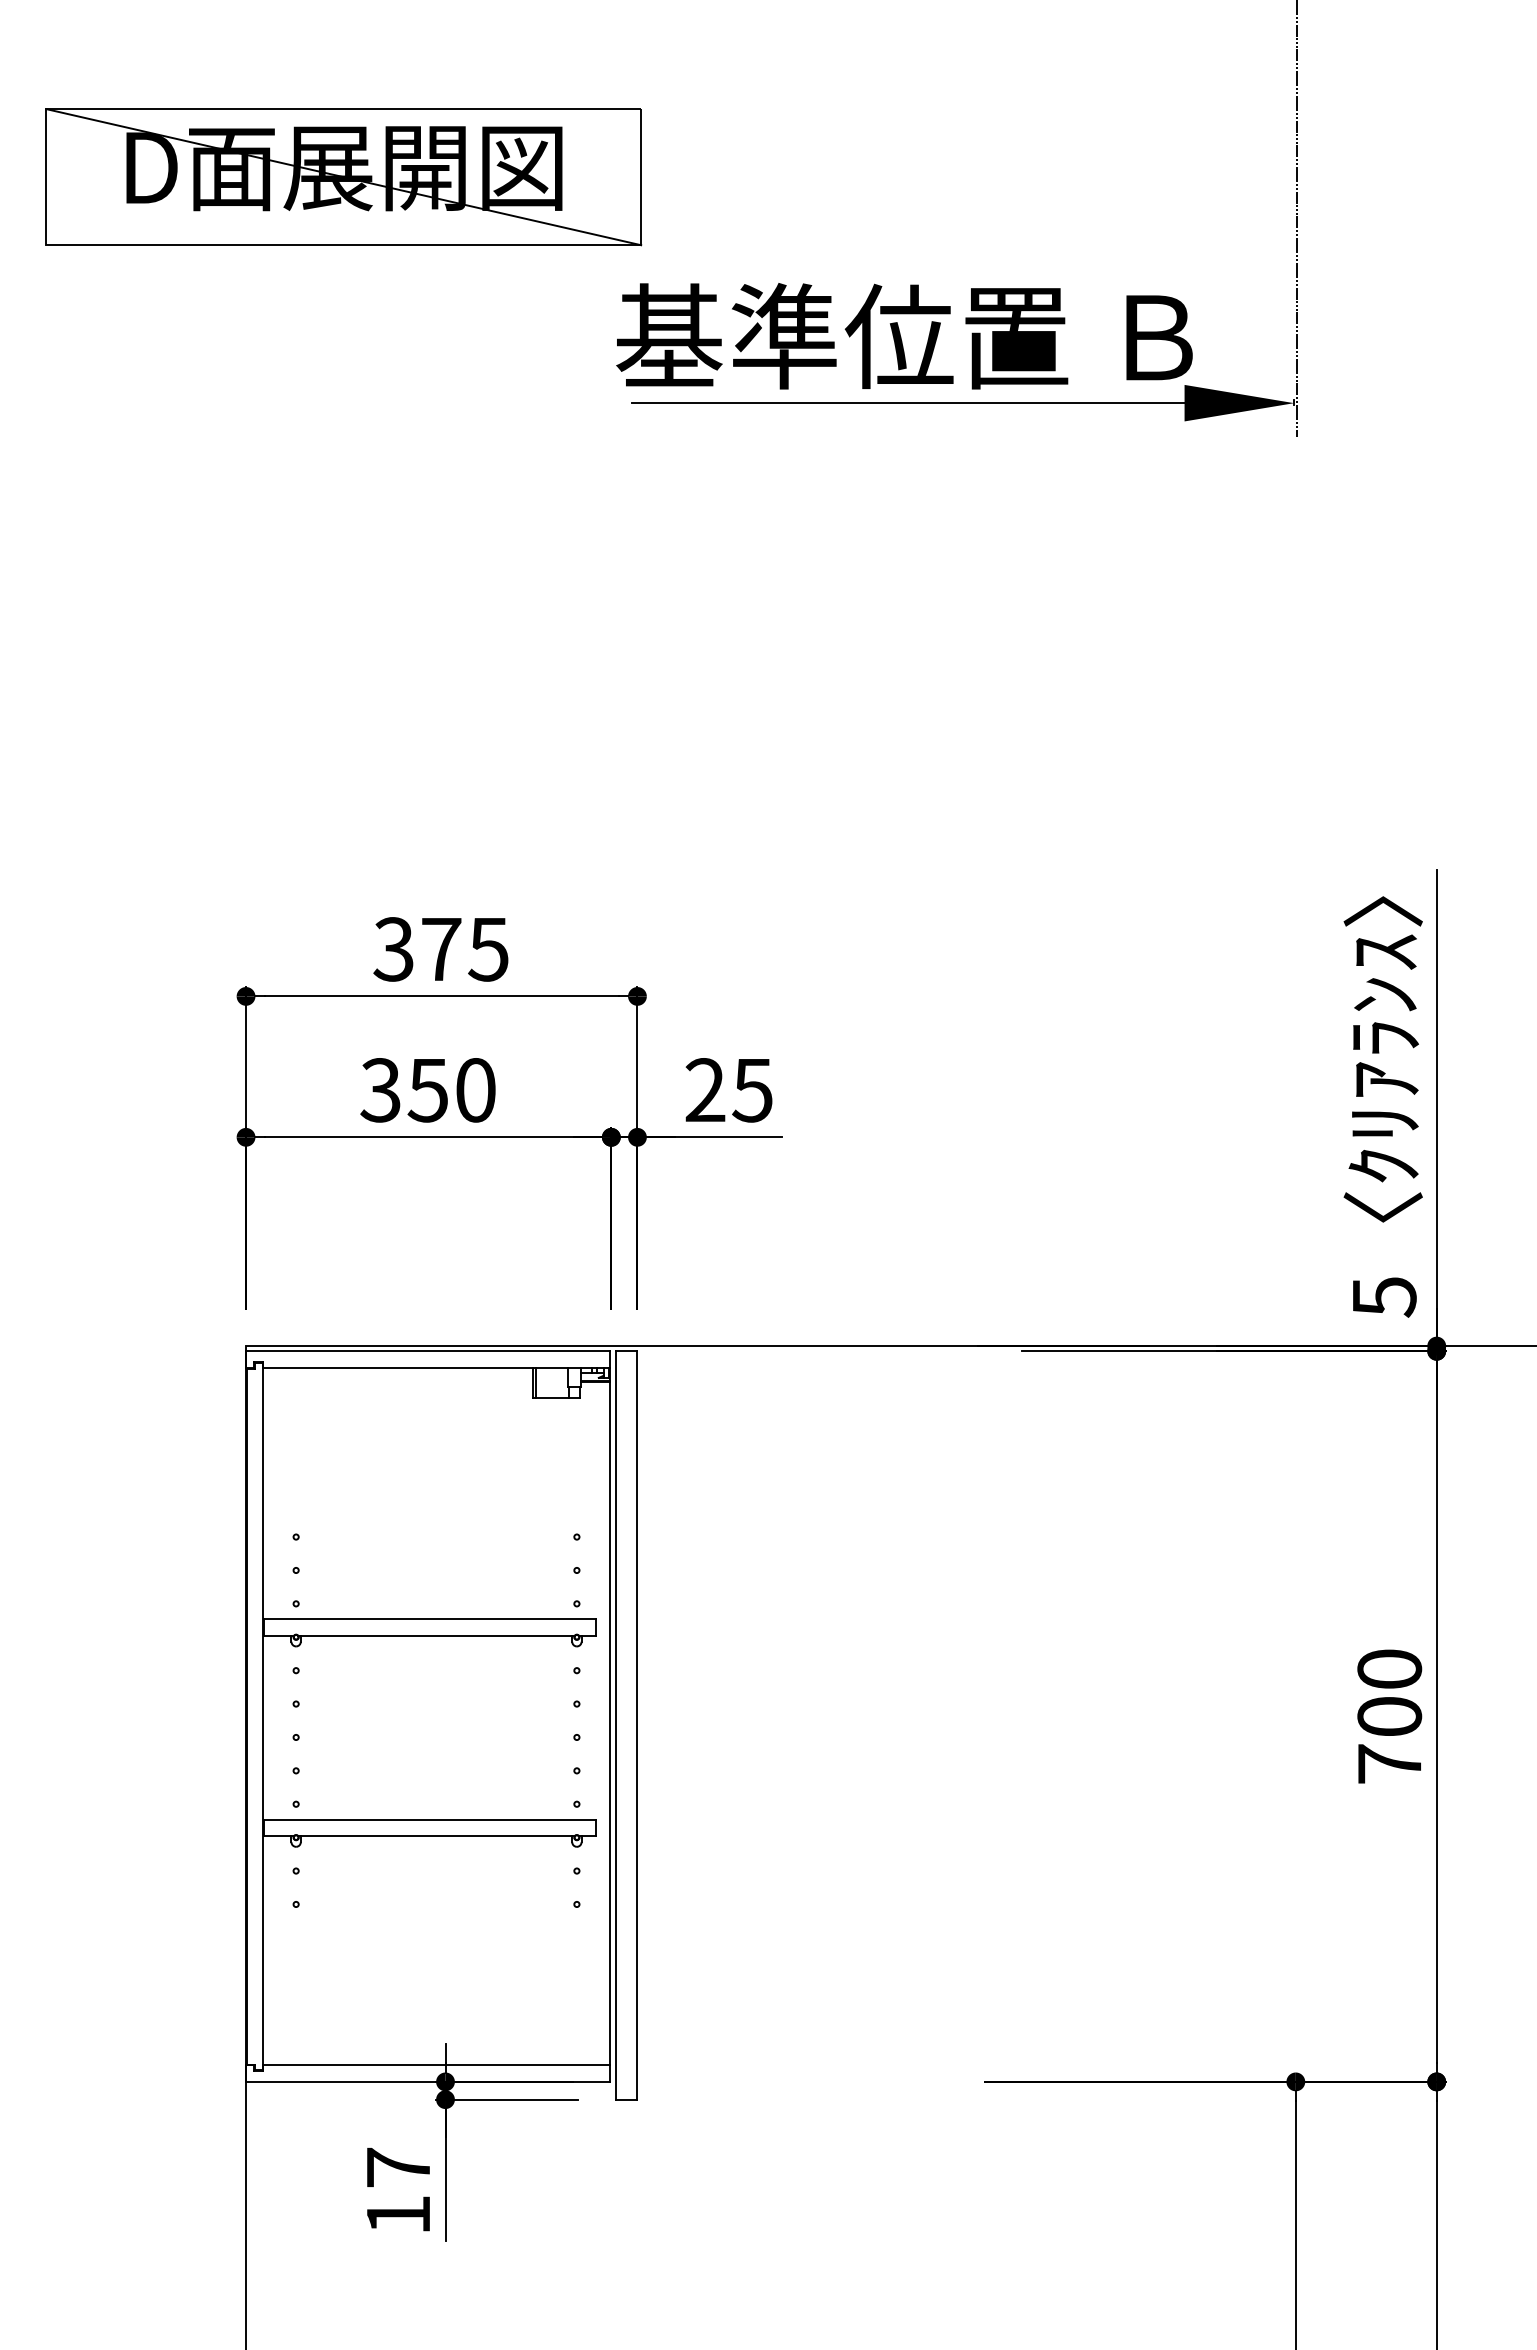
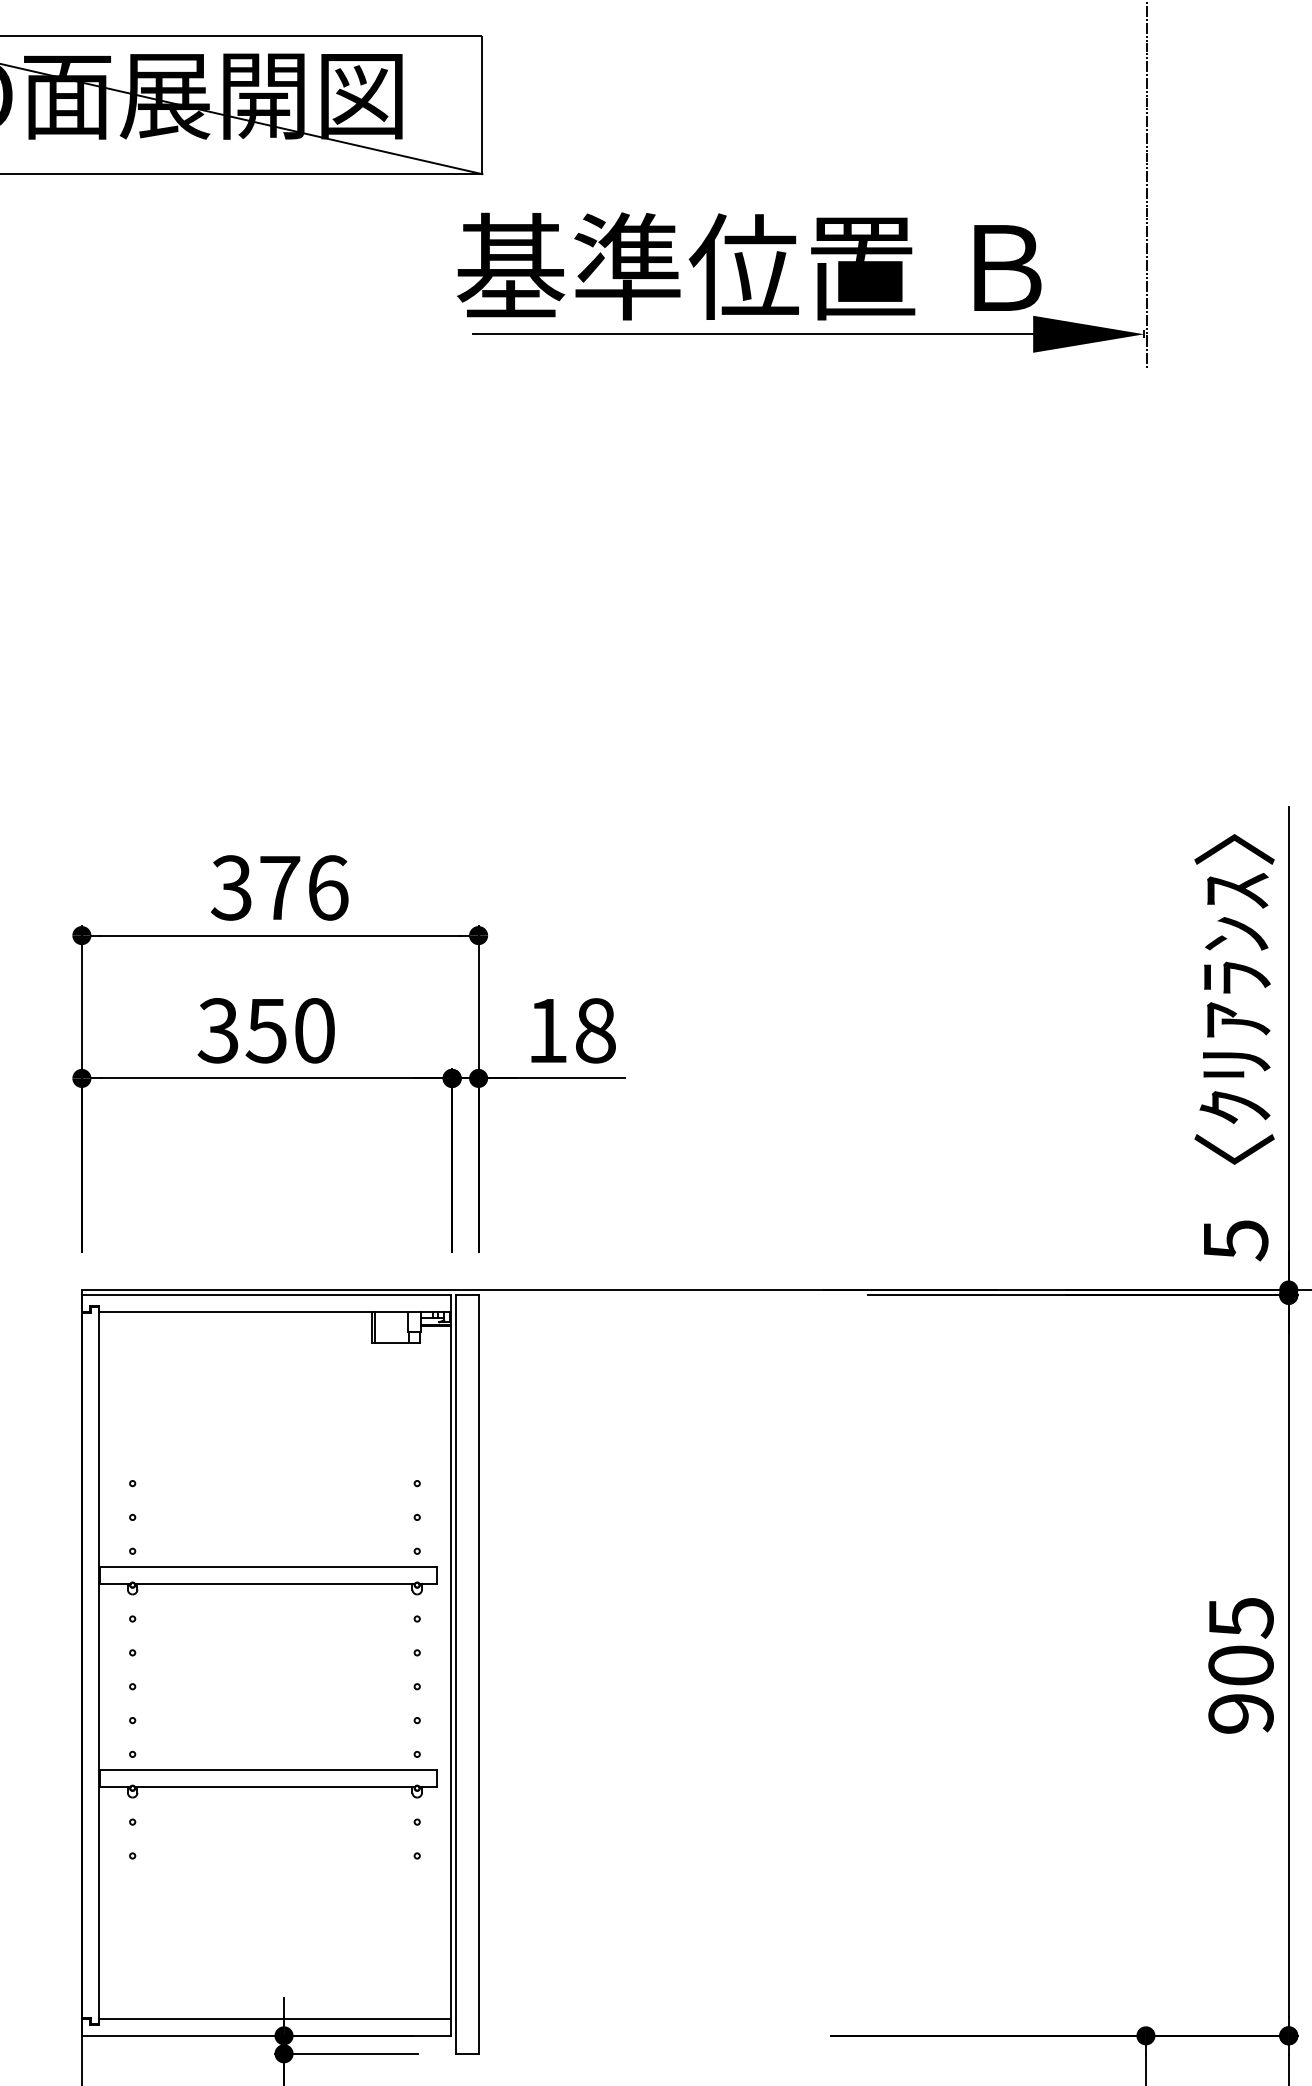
text: (488, 949) -> (327, 888), 375 -> 376
text: (728, 1090) -> (570, 1030), 25 -> 18
text: (1389, 1716) -> (1240, 1665), 700 -> 905

